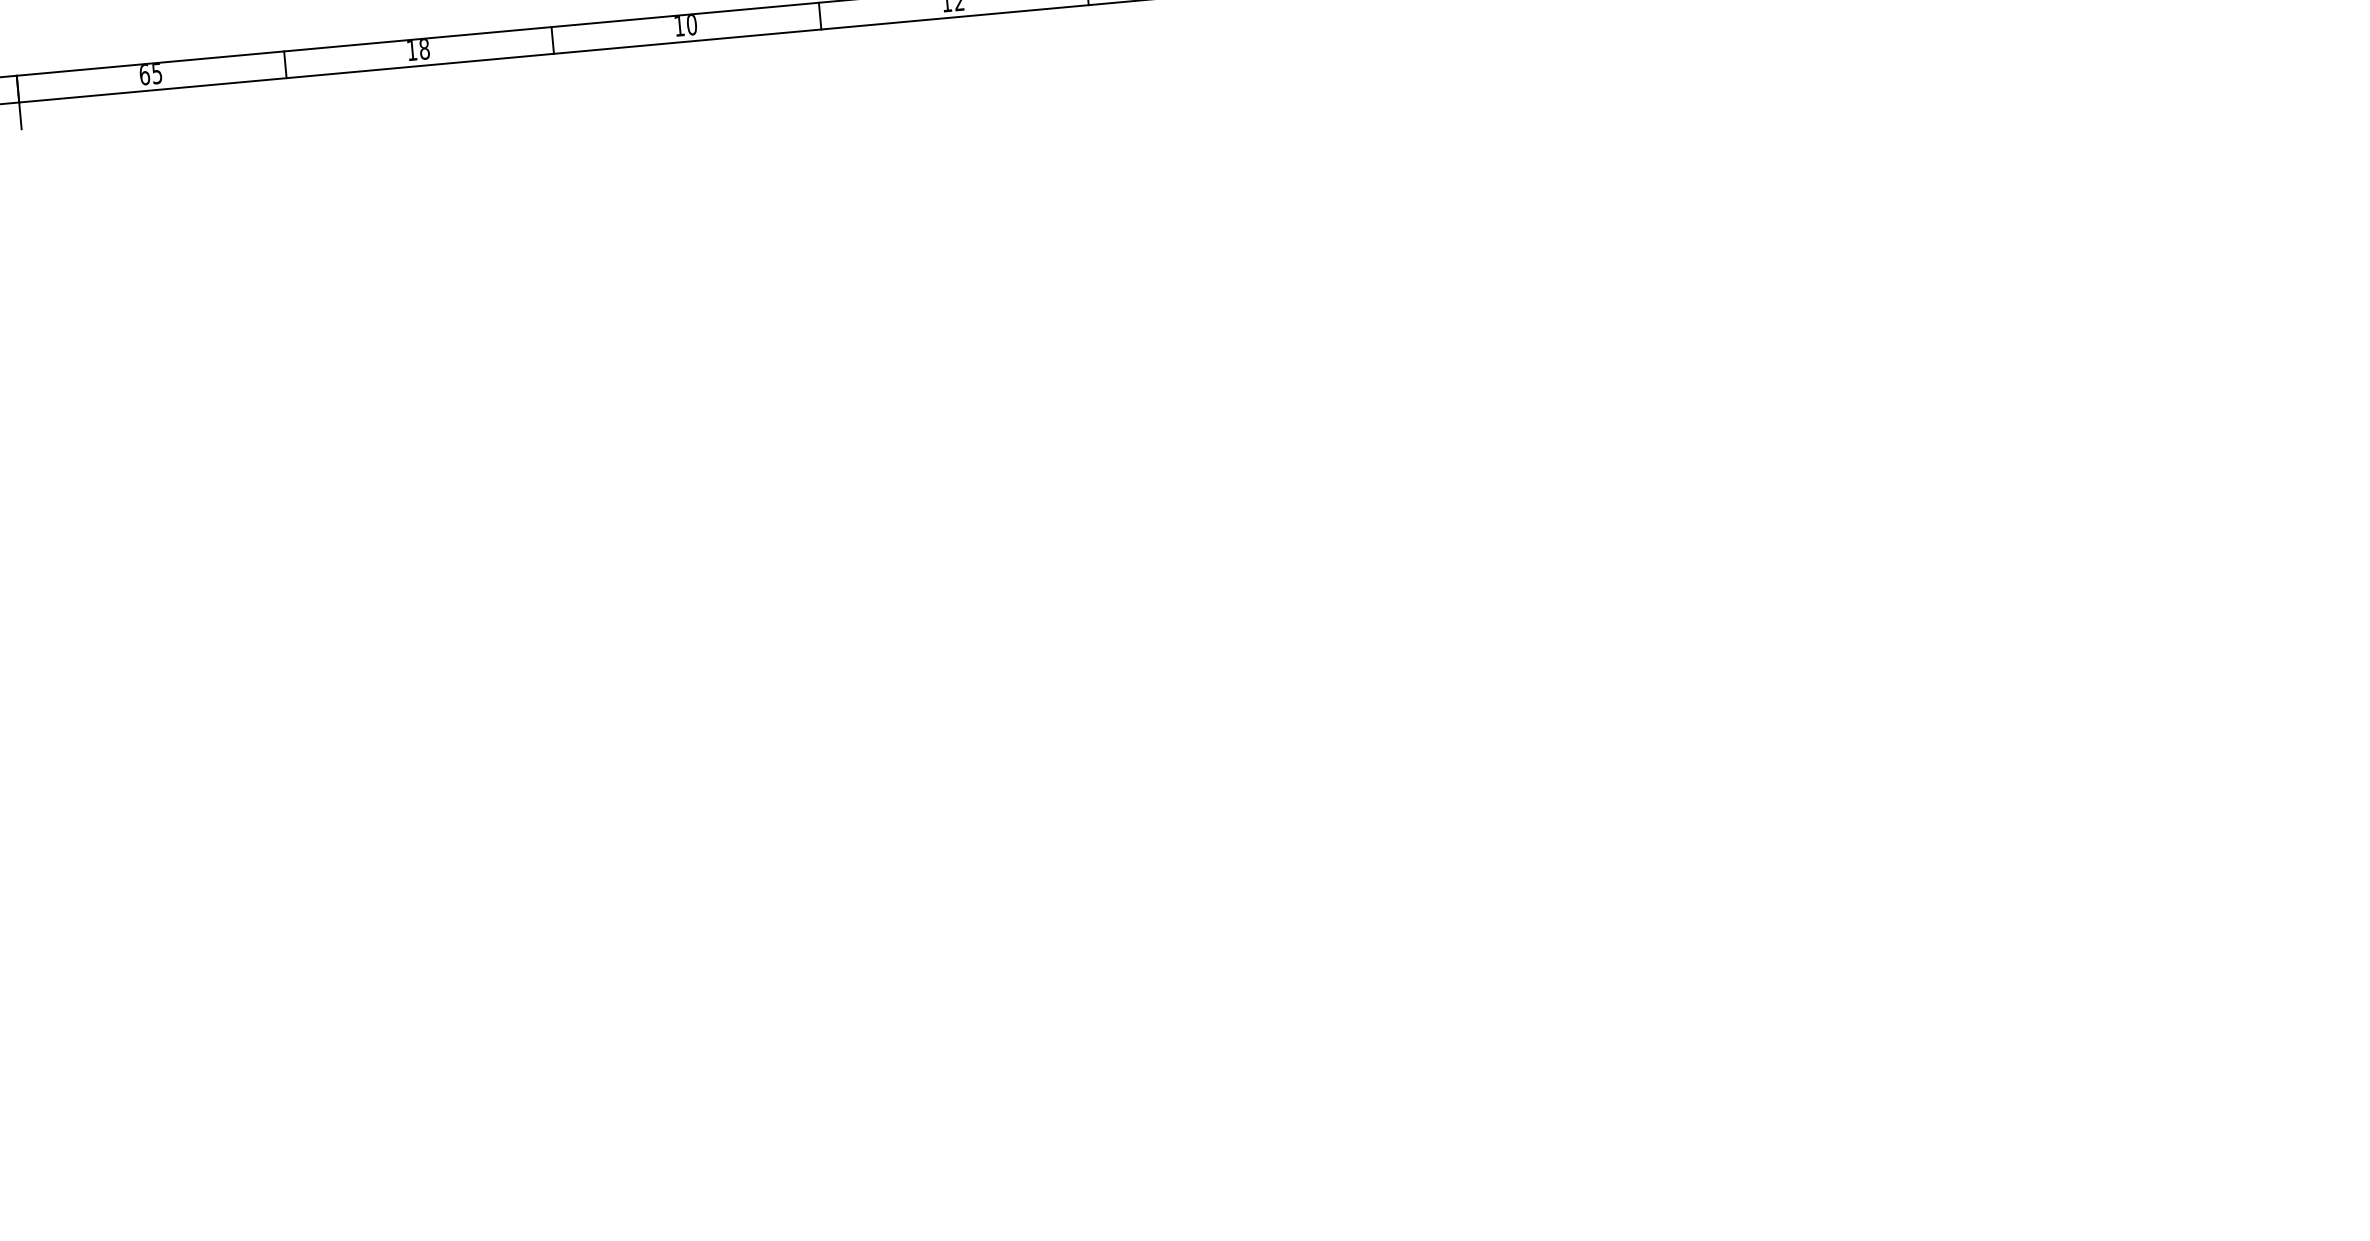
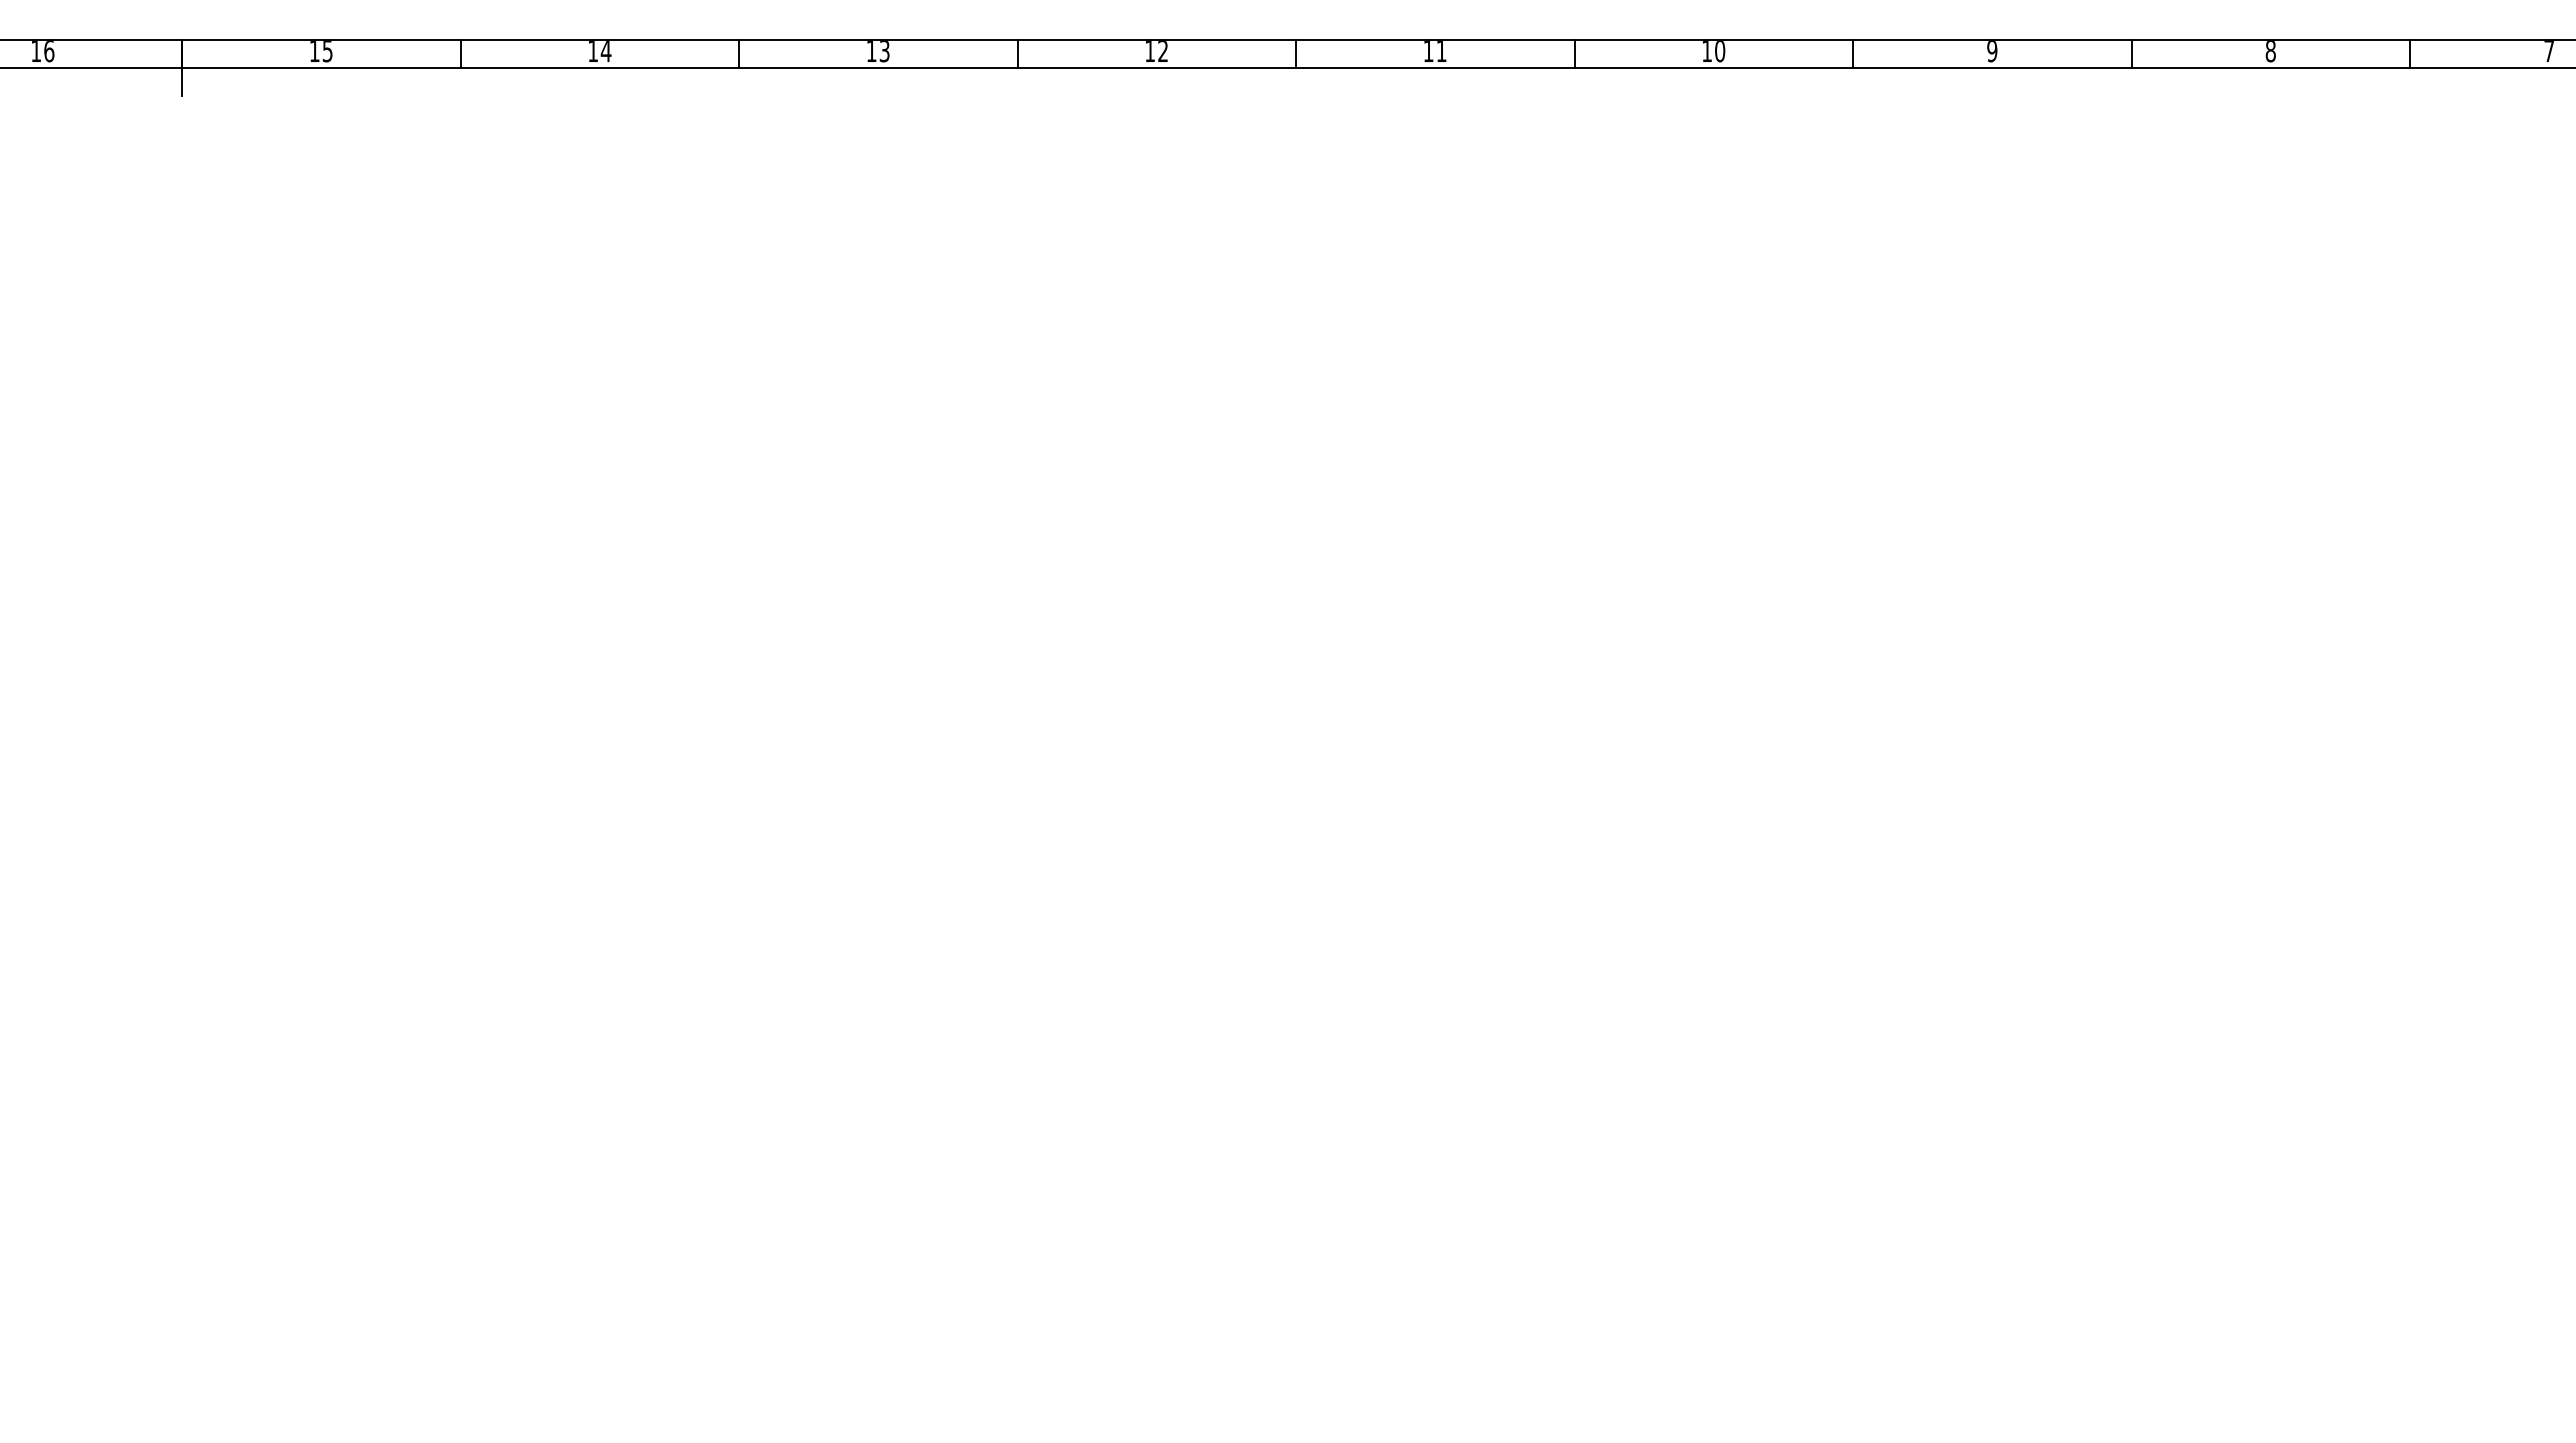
text: (691, 25) -> (884, 51), 10 -> 13
text: (423, 49) -> (605, 51), 18 -> 14
text: (144, 74) -> (314, 51), 65 -> 15

